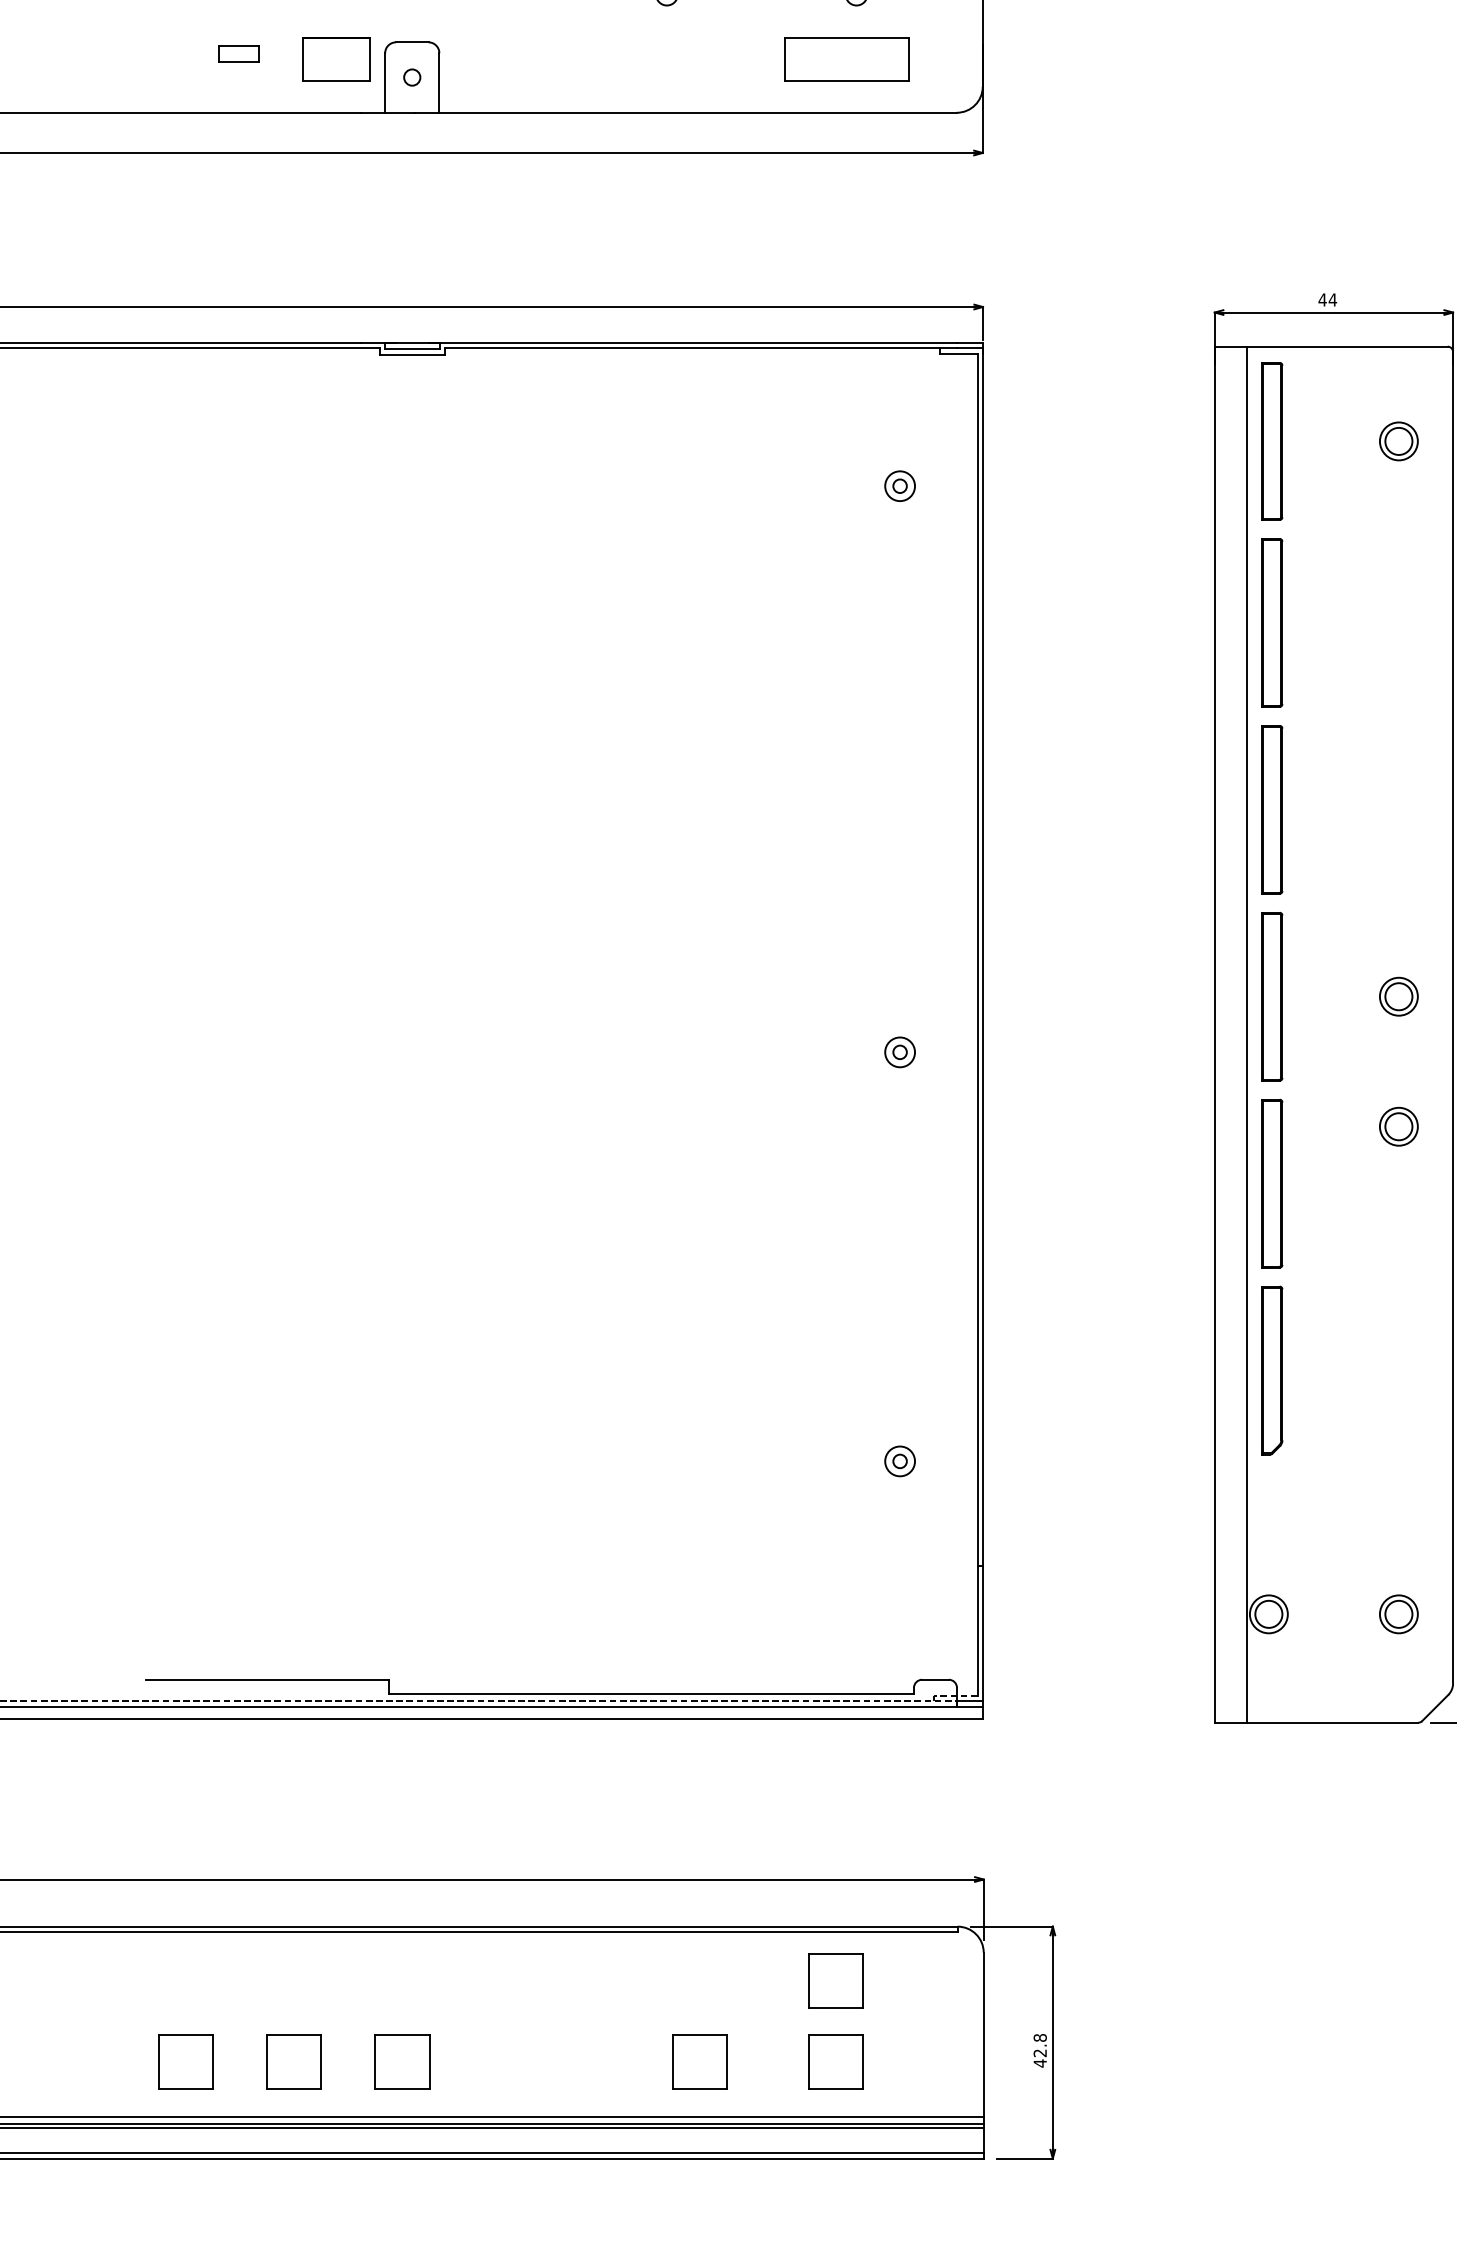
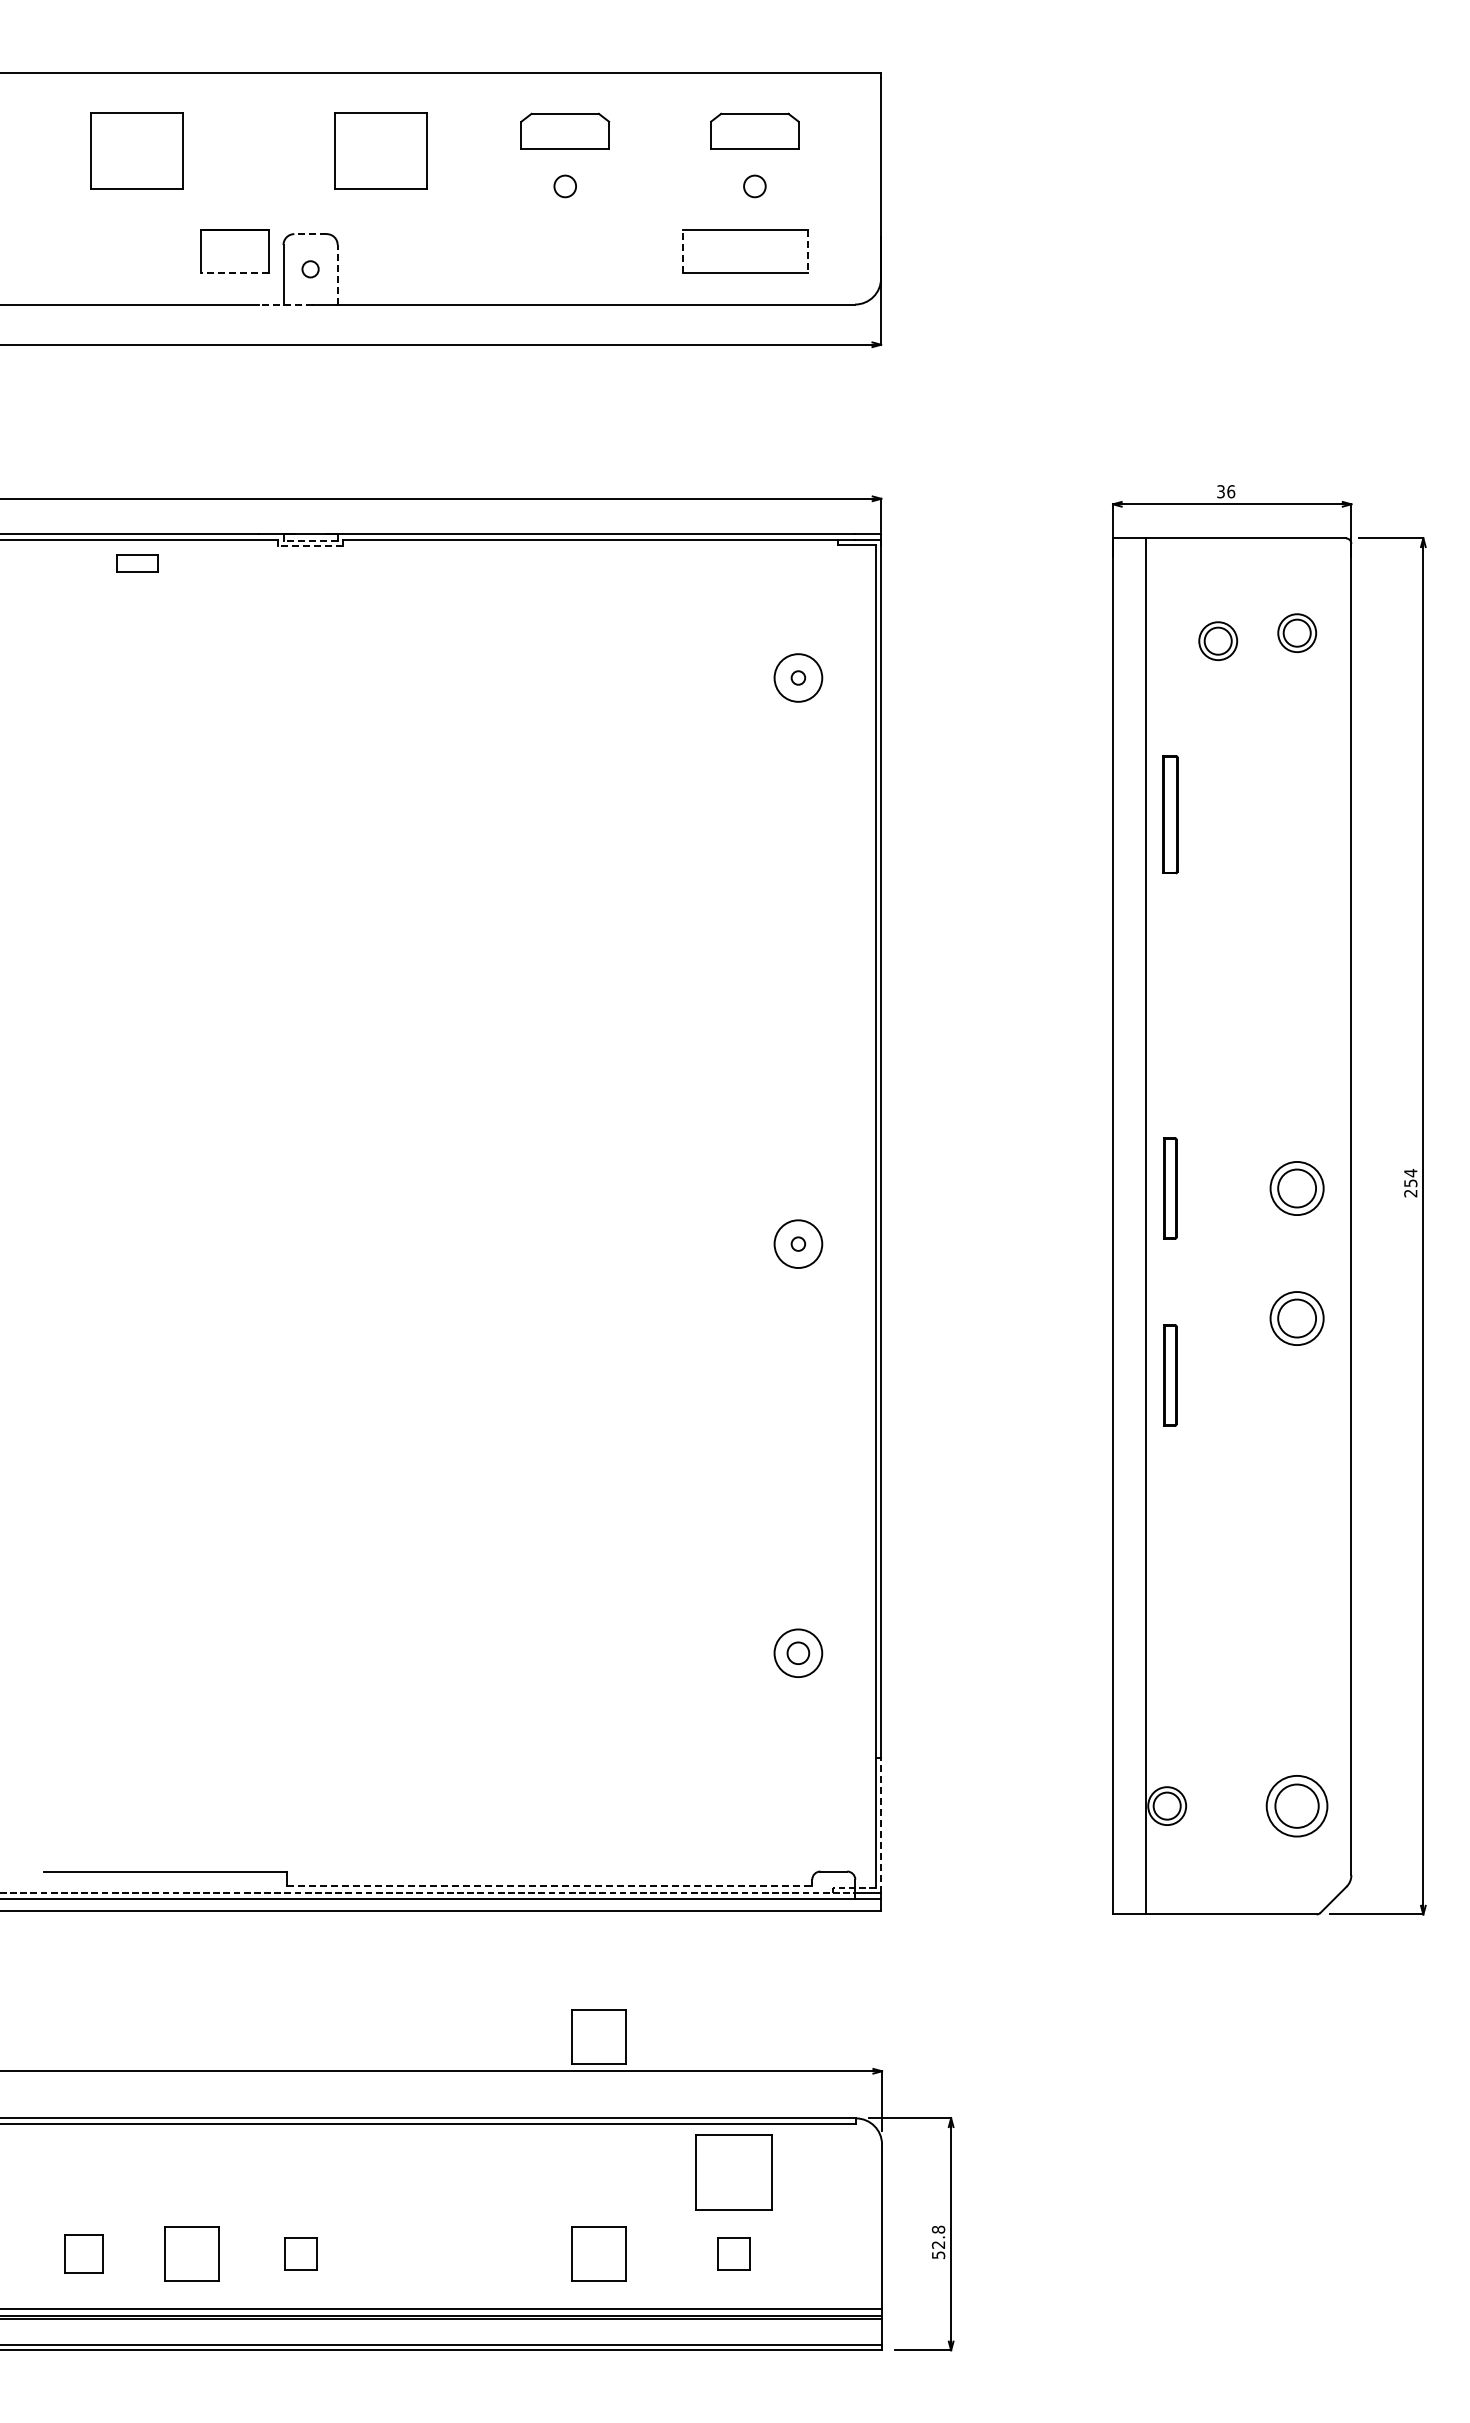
line: (412, 42) -> (310, 234), solid -> dashed
part: (239, 53) -> (137, 563), moved
line: (785, 59) -> (683, 251), solid -> dashed
line: (909, 59) -> (807, 251), solid -> dashed
line: (336, 80) -> (234, 272), solid -> dashed
line: (439, 82) -> (337, 274), solid -> dashed
line: (387, 112) -> (285, 304), solid -> dashed
text: (1327, 299) -> (1225, 491), 44 -> 36
line: (412, 348) -> (310, 540), solid -> dashed
line: (412, 354) -> (310, 546), solid -> dashed
part: (1272, 440) -> (1170, 632), removed
part: (1320, 448) -> (1218, 640), added
circle: (900, 485) -> (798, 677), size x1.6
part: (1272, 622) -> (1170, 814), size x0.7
part: (1272, 809) -> (1170, 1001), removed
part: (1272, 996) -> (1170, 1188), size x0.6
part: (1399, 996) -> (1297, 1188), size x1.4
circle: (900, 1052) -> (798, 1244), size x1.6
part: (1399, 1126) -> (1297, 1318), size x1.4
part: (1272, 1183) -> (1170, 1375), size x0.6
part: (1272, 1370) -> (1170, 1562), removed
part: (900, 1460) -> (798, 1652), size x1.6
part: (1399, 1613) -> (1297, 1805), size x1.6
line: (983, 1633) -> (881, 1825), solid -> dashed
line: (652, 1694) -> (550, 1886), solid -> dashed
part: (700, 1844) -> (598, 2036), added
part: (835, 1980) -> (733, 2172), size x1.4
part: (185, 2061) -> (83, 2253), size x0.7
part: (402, 2061) -> (300, 2253), size x0.6
part: (835, 2061) -> (733, 2253), size x0.6
text: (1040, 2063) -> (938, 2255), 42.8 -> 52.8

